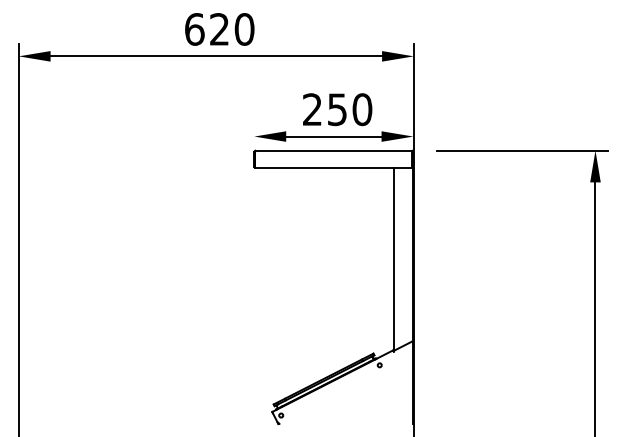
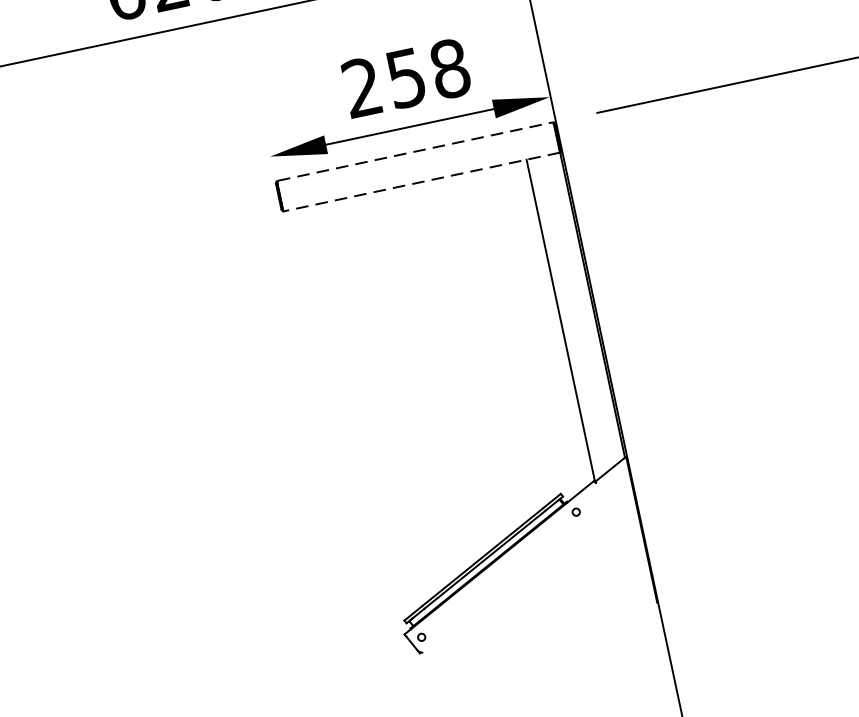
text: (362, 109) -> (450, 68), 250 -> 258
line: (334, 150) -> (416, 151), solid -> dashed
line: (333, 167) -> (420, 181), solid -> dashed

